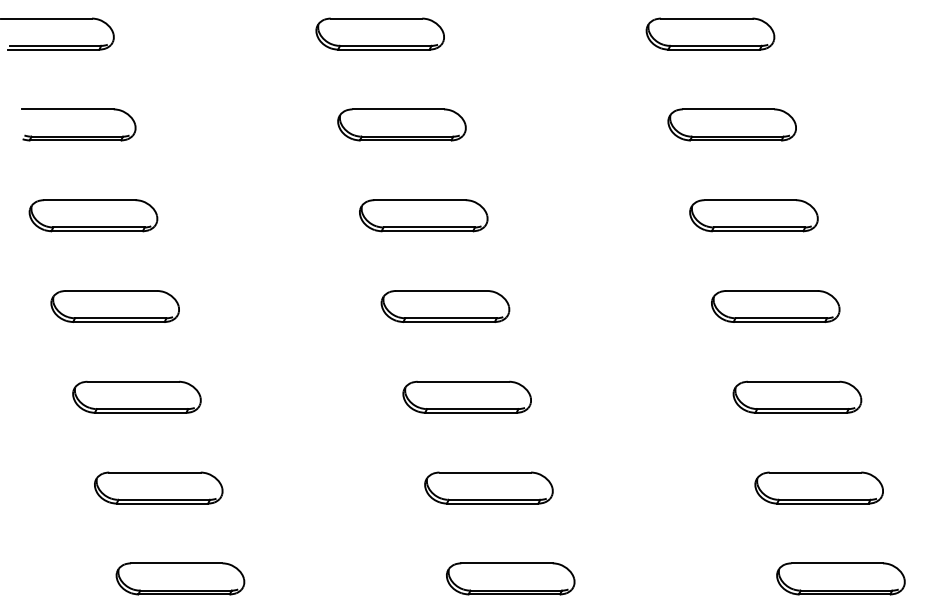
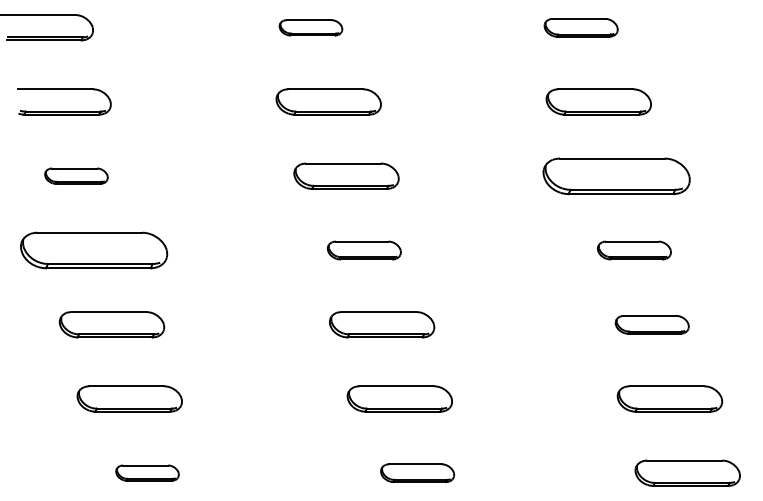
part: (379, 33) -> (310, 27), size x0.6
part: (711, 33) -> (581, 27), size x0.7
part: (93, 214) -> (76, 175), size x0.6
part: (753, 214) -> (616, 175), size x1.4
part: (115, 306) -> (94, 250), size x1.4
part: (445, 306) -> (364, 250), size x0.7
part: (775, 306) -> (634, 250), size x0.7
part: (797, 396) -> (652, 324), size x0.7
part: (180, 577) -> (147, 472), size x0.6
part: (510, 577) -> (417, 472), size x0.7

